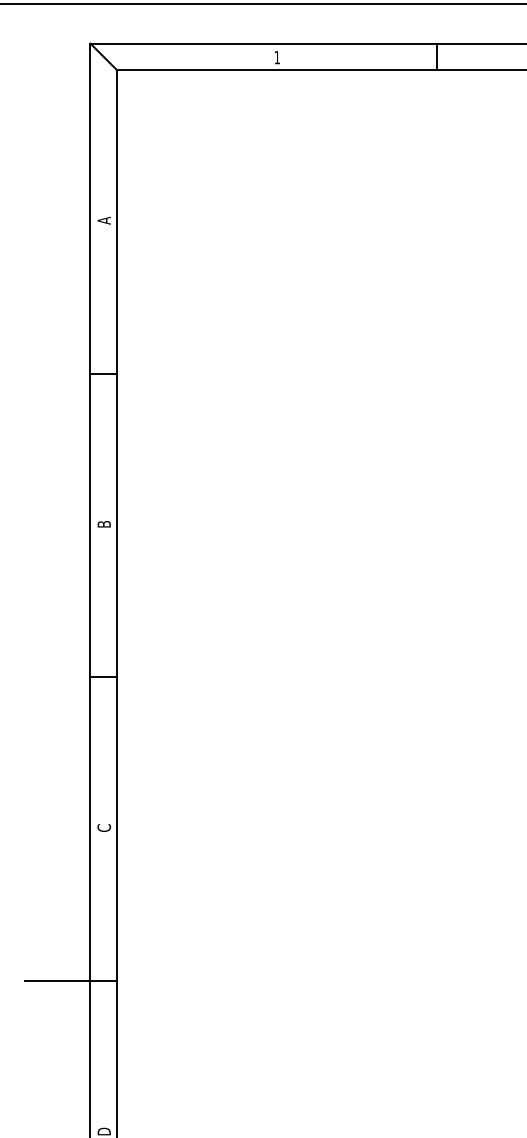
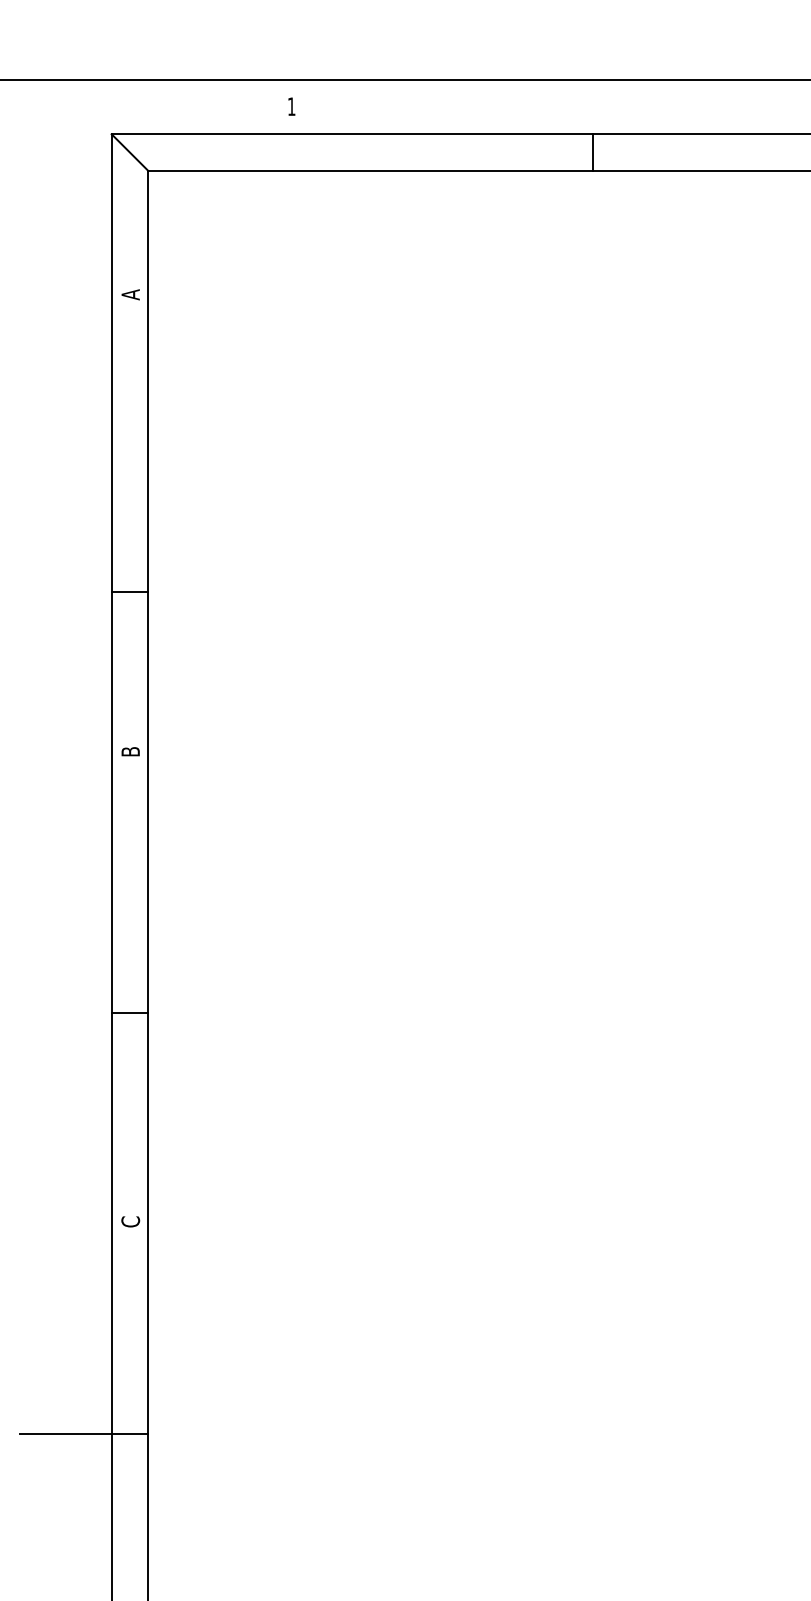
text: (277, 57) -> (291, 106), moved
text: (104, 220) -> (130, 294), moved
text: (104, 524) -> (130, 751), moved

